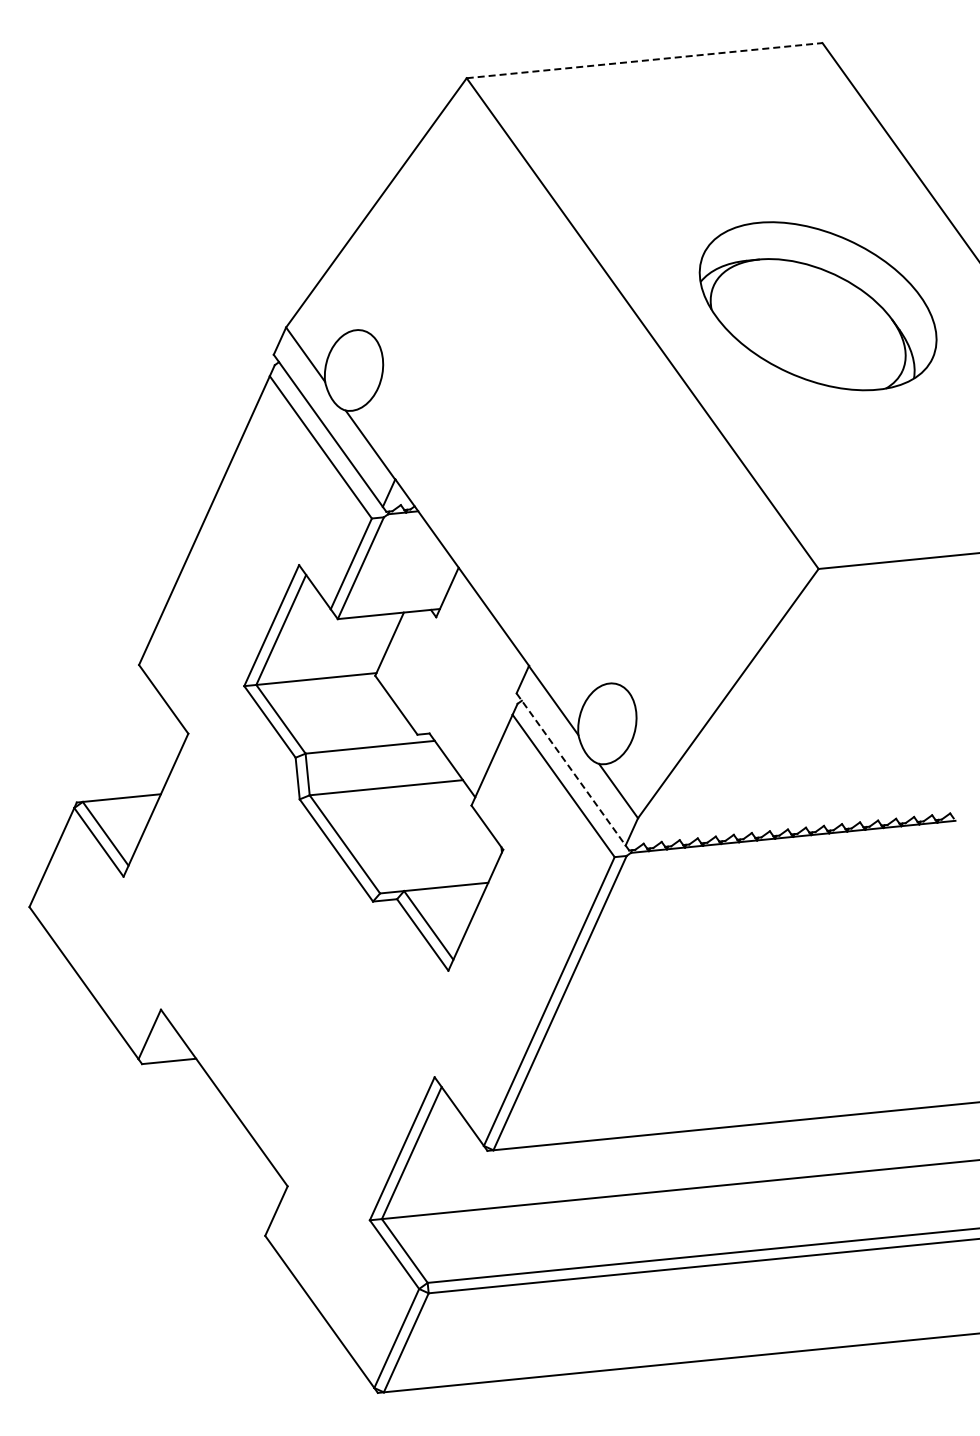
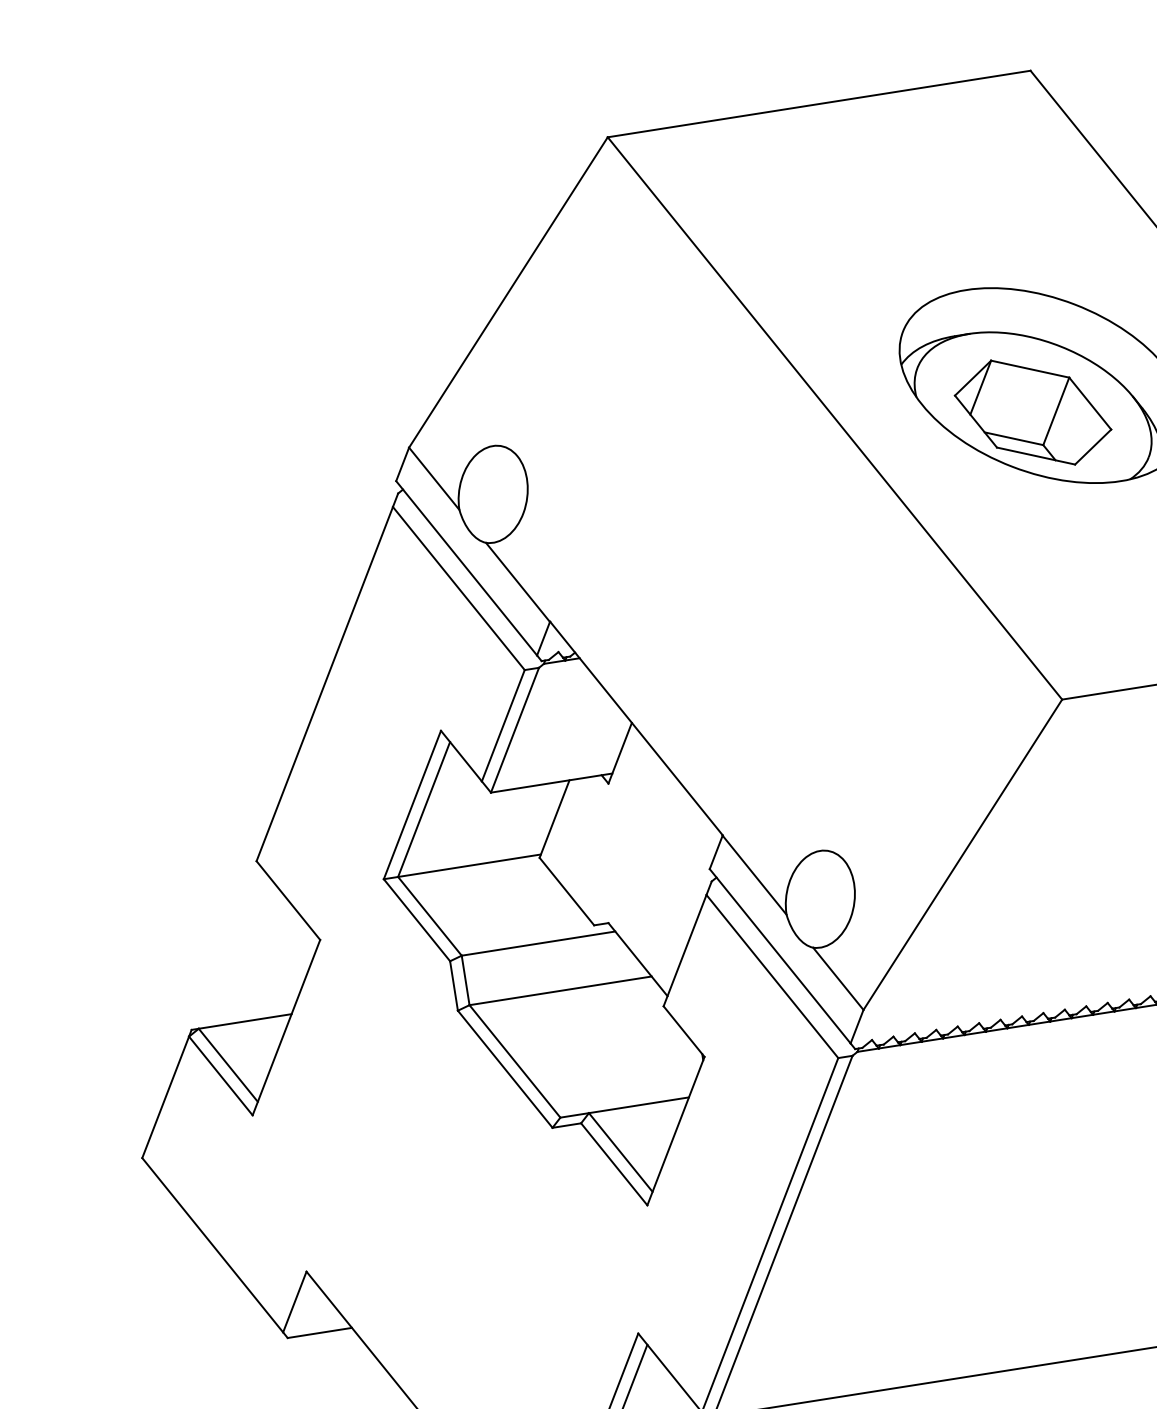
line: (644, 60) -> (819, 103), dashed -> solid
part: (807, 327) -> (1032, 411), added
line: (571, 769) -> (780, 956), dashed -> solid

